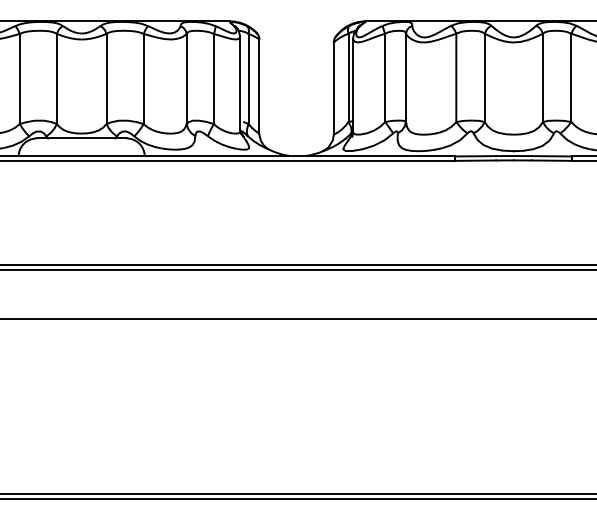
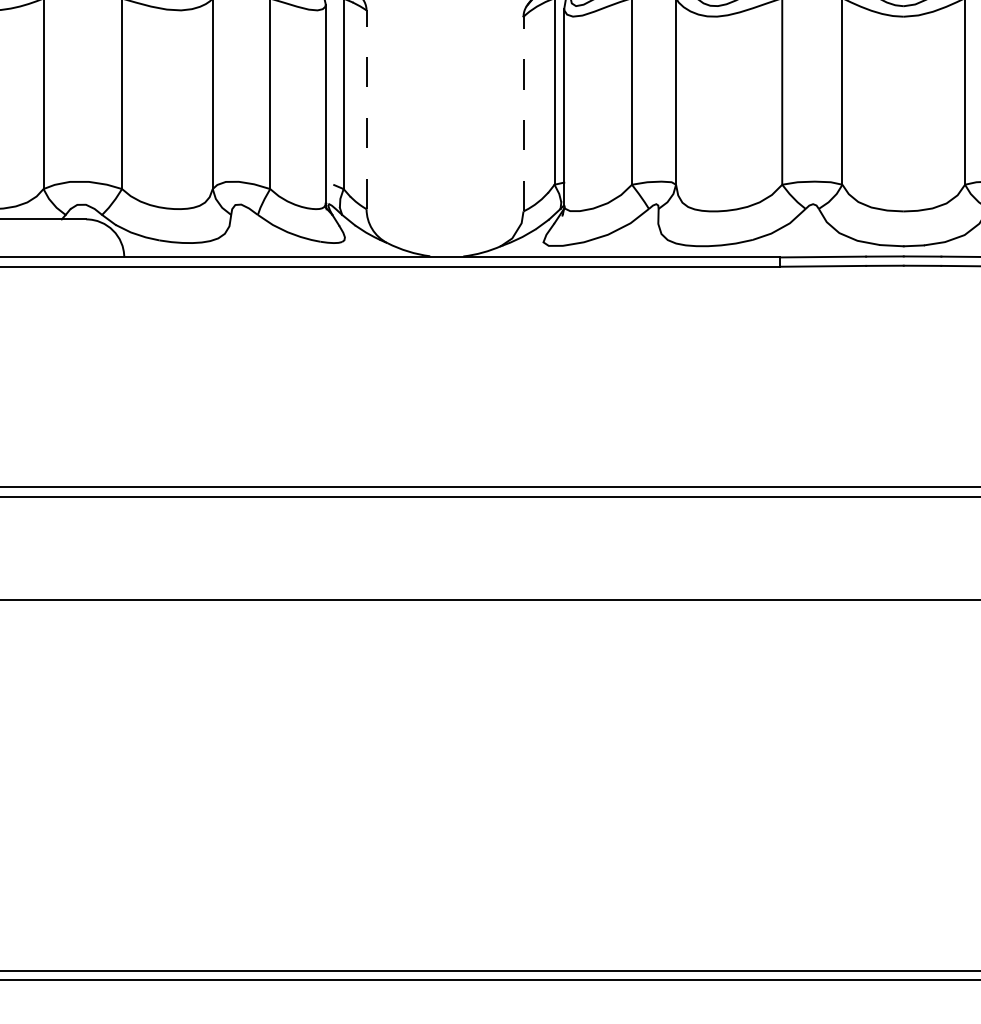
line: (259, 86) -> (366, 109), solid -> dashed
line: (333, 87) -> (522, 111), solid -> dashed

